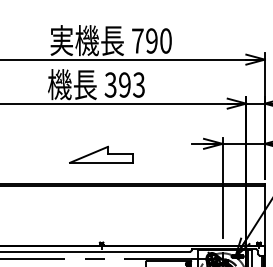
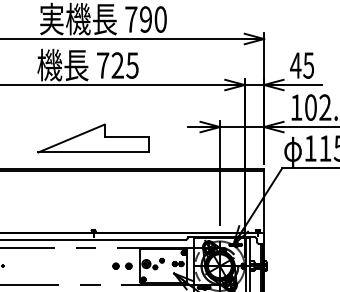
text: (124, 84) -> (117, 65), 393 -> 725
part: (101, 154) -> (93, 138), size x1.67

